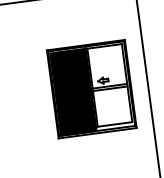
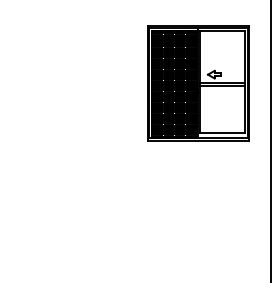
part: (91, 89) -> (198, 83), moved

